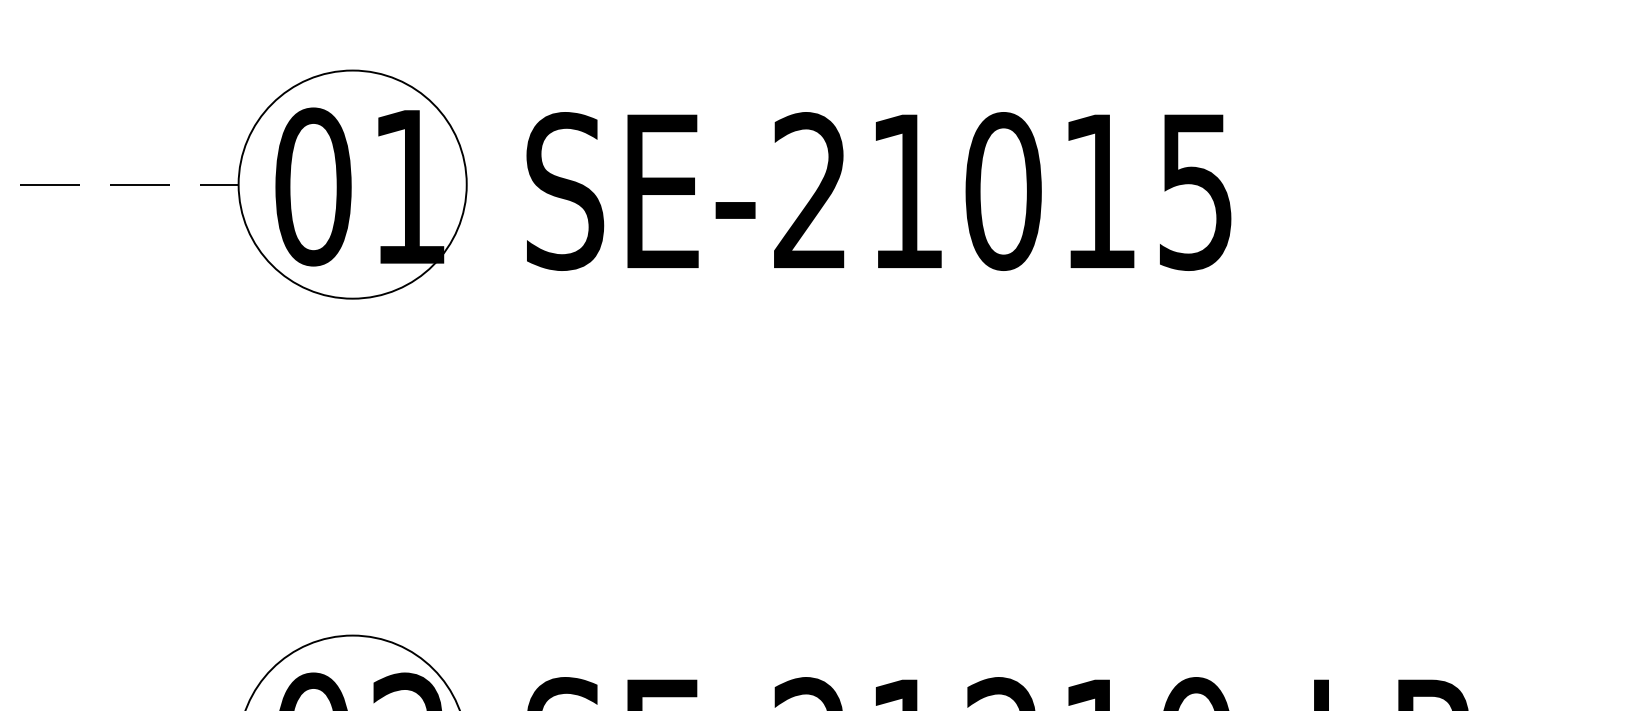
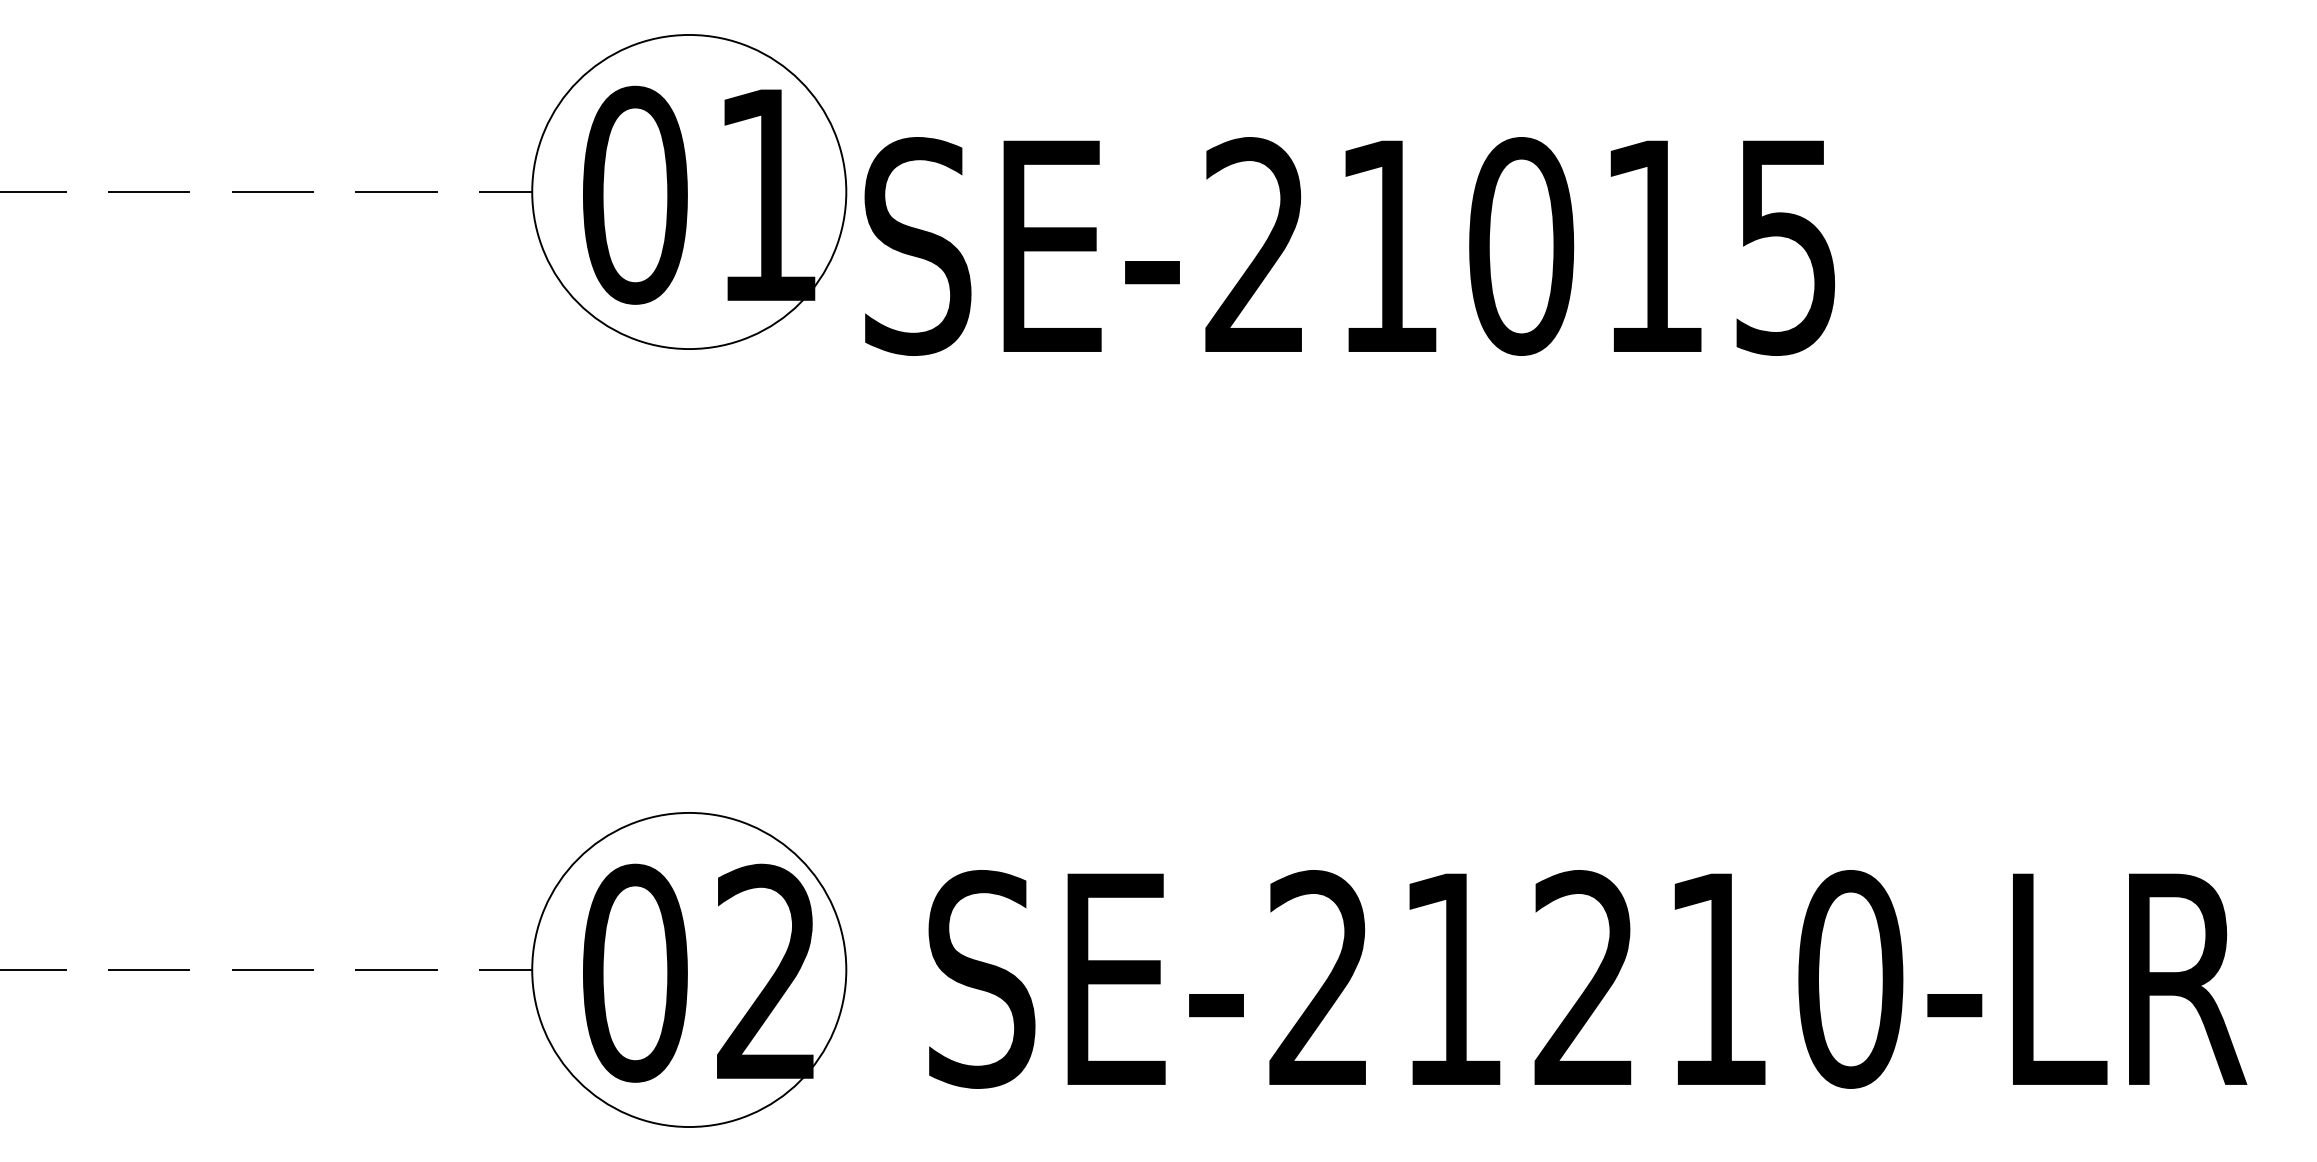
text: (878, 191) -> (1349, 246), moved

